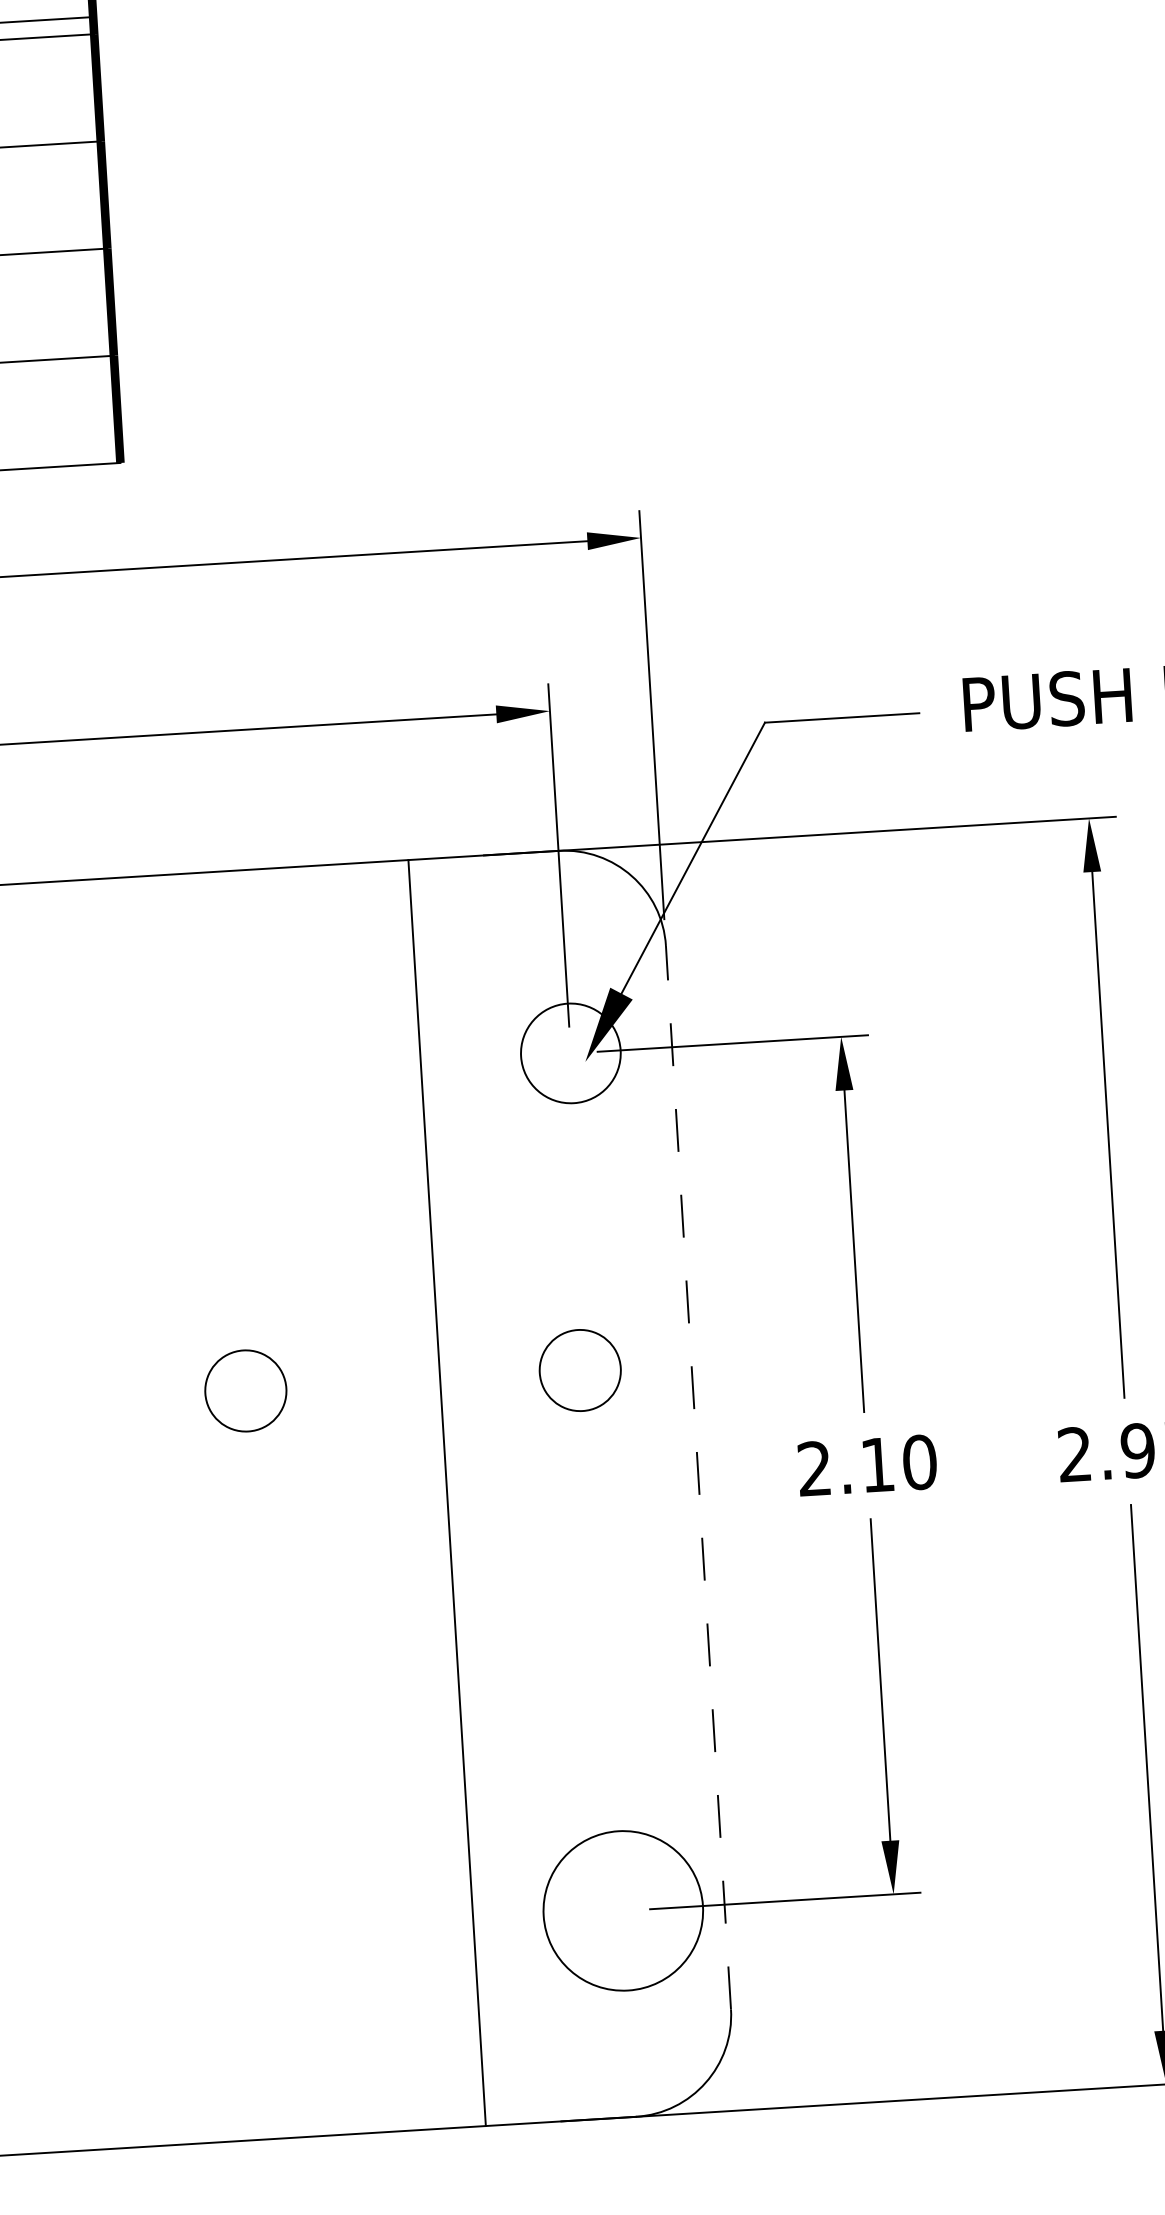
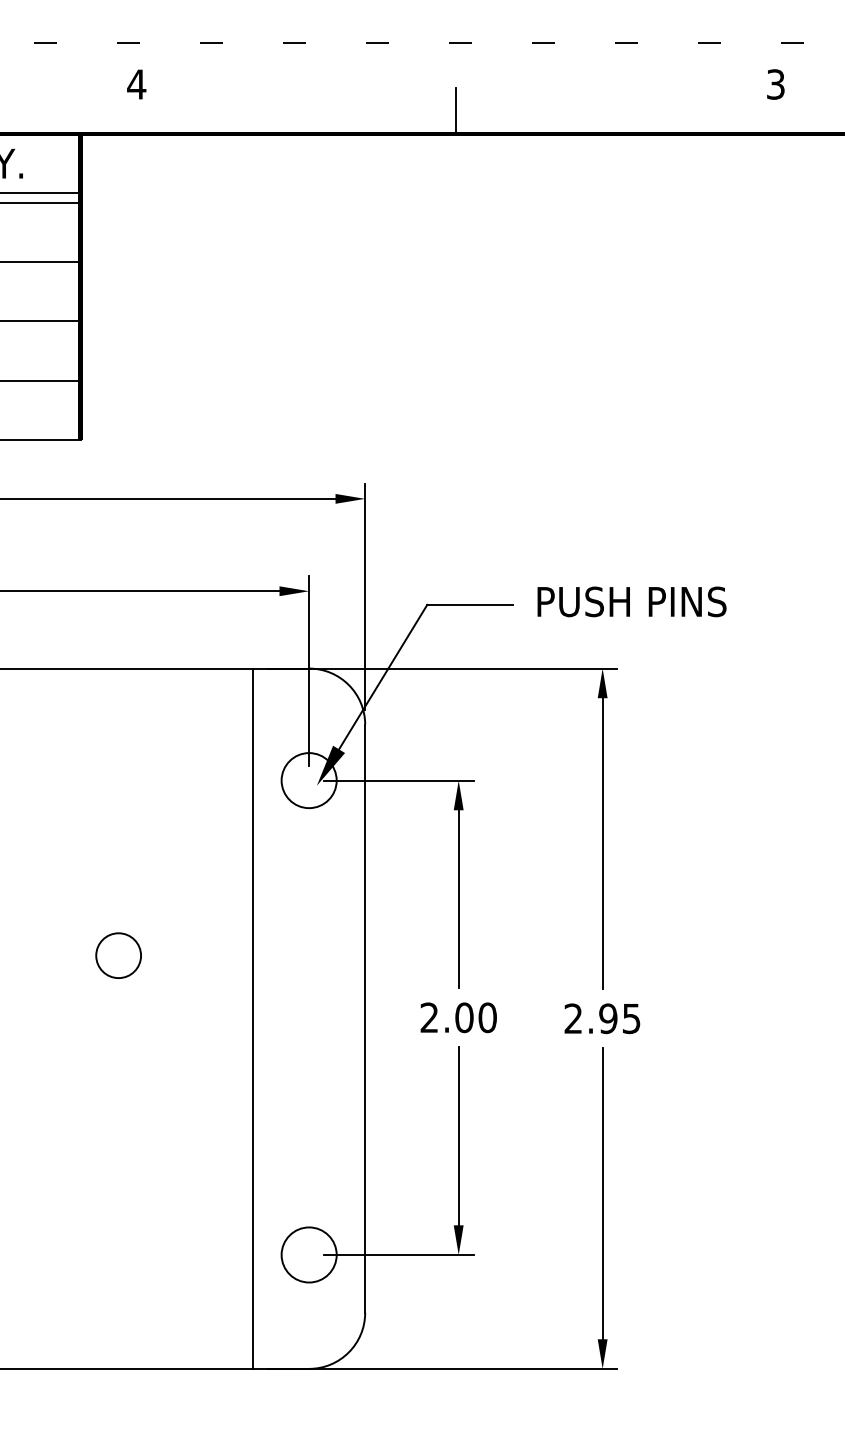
circle: (579, 1370) -> (303, 955), removed
text: (877, 1464) -> (464, 1017), 2.10 -> 2.00
line: (699, 1477) -> (365, 1018), dashed -> solid
line: (447, 1492) -> (253, 1018), moved
circle: (622, 1910) -> (308, 1254), size x0.62

